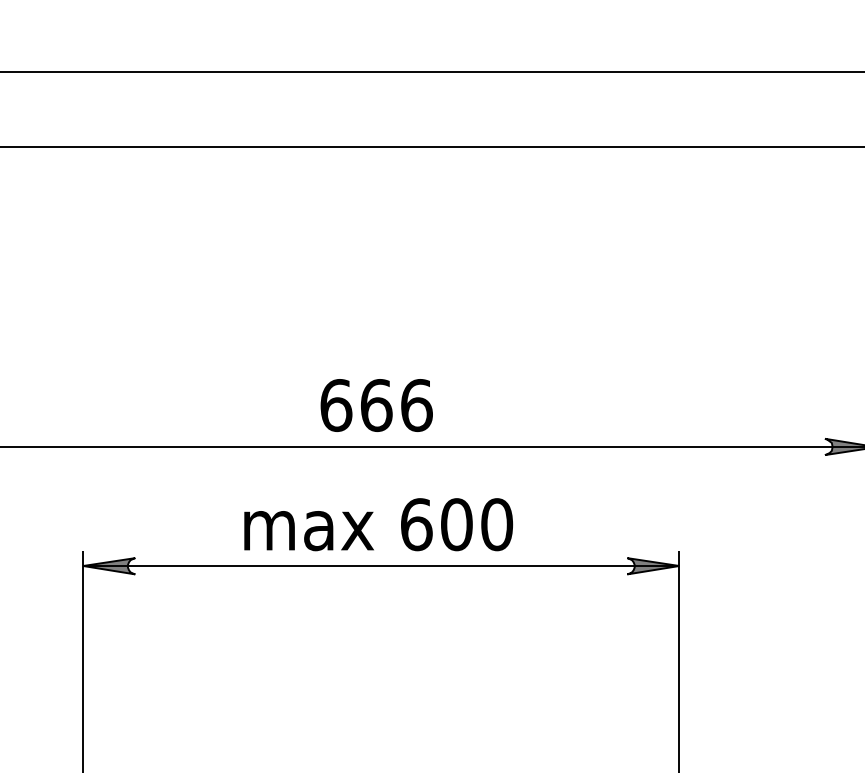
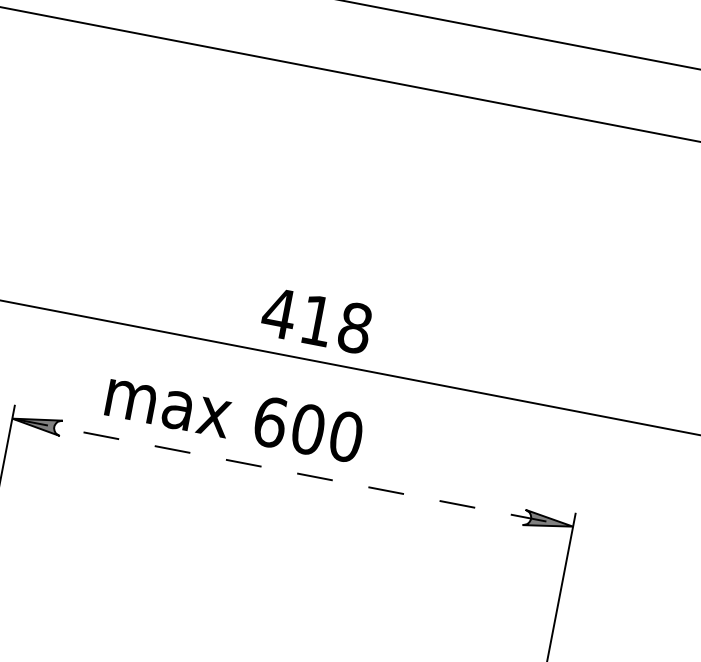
text: (375, 405) -> (316, 320), 666 -> 418
text: (378, 524) -> (234, 415), moved
line: (381, 566) -> (292, 473), solid -> dashed

